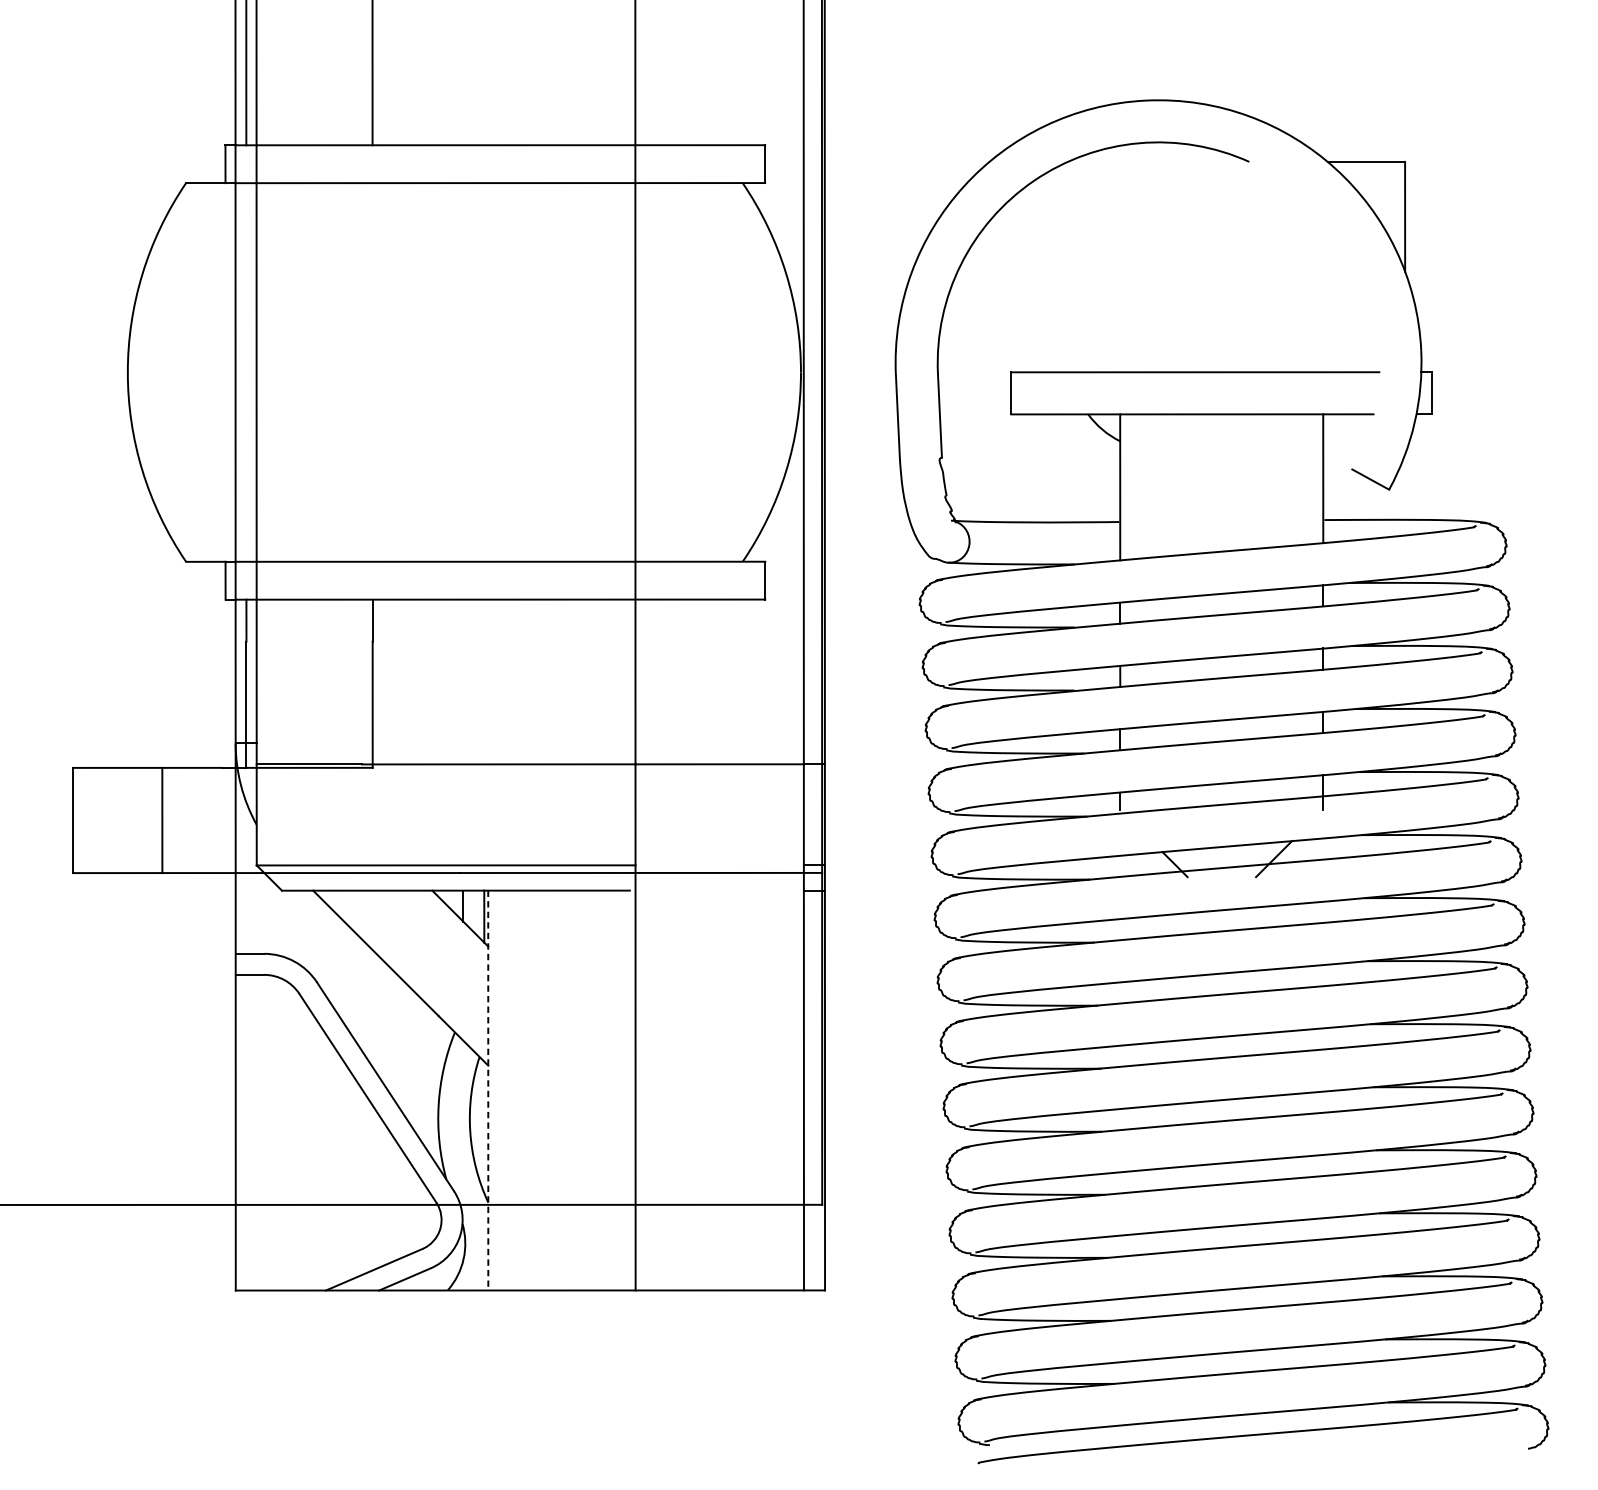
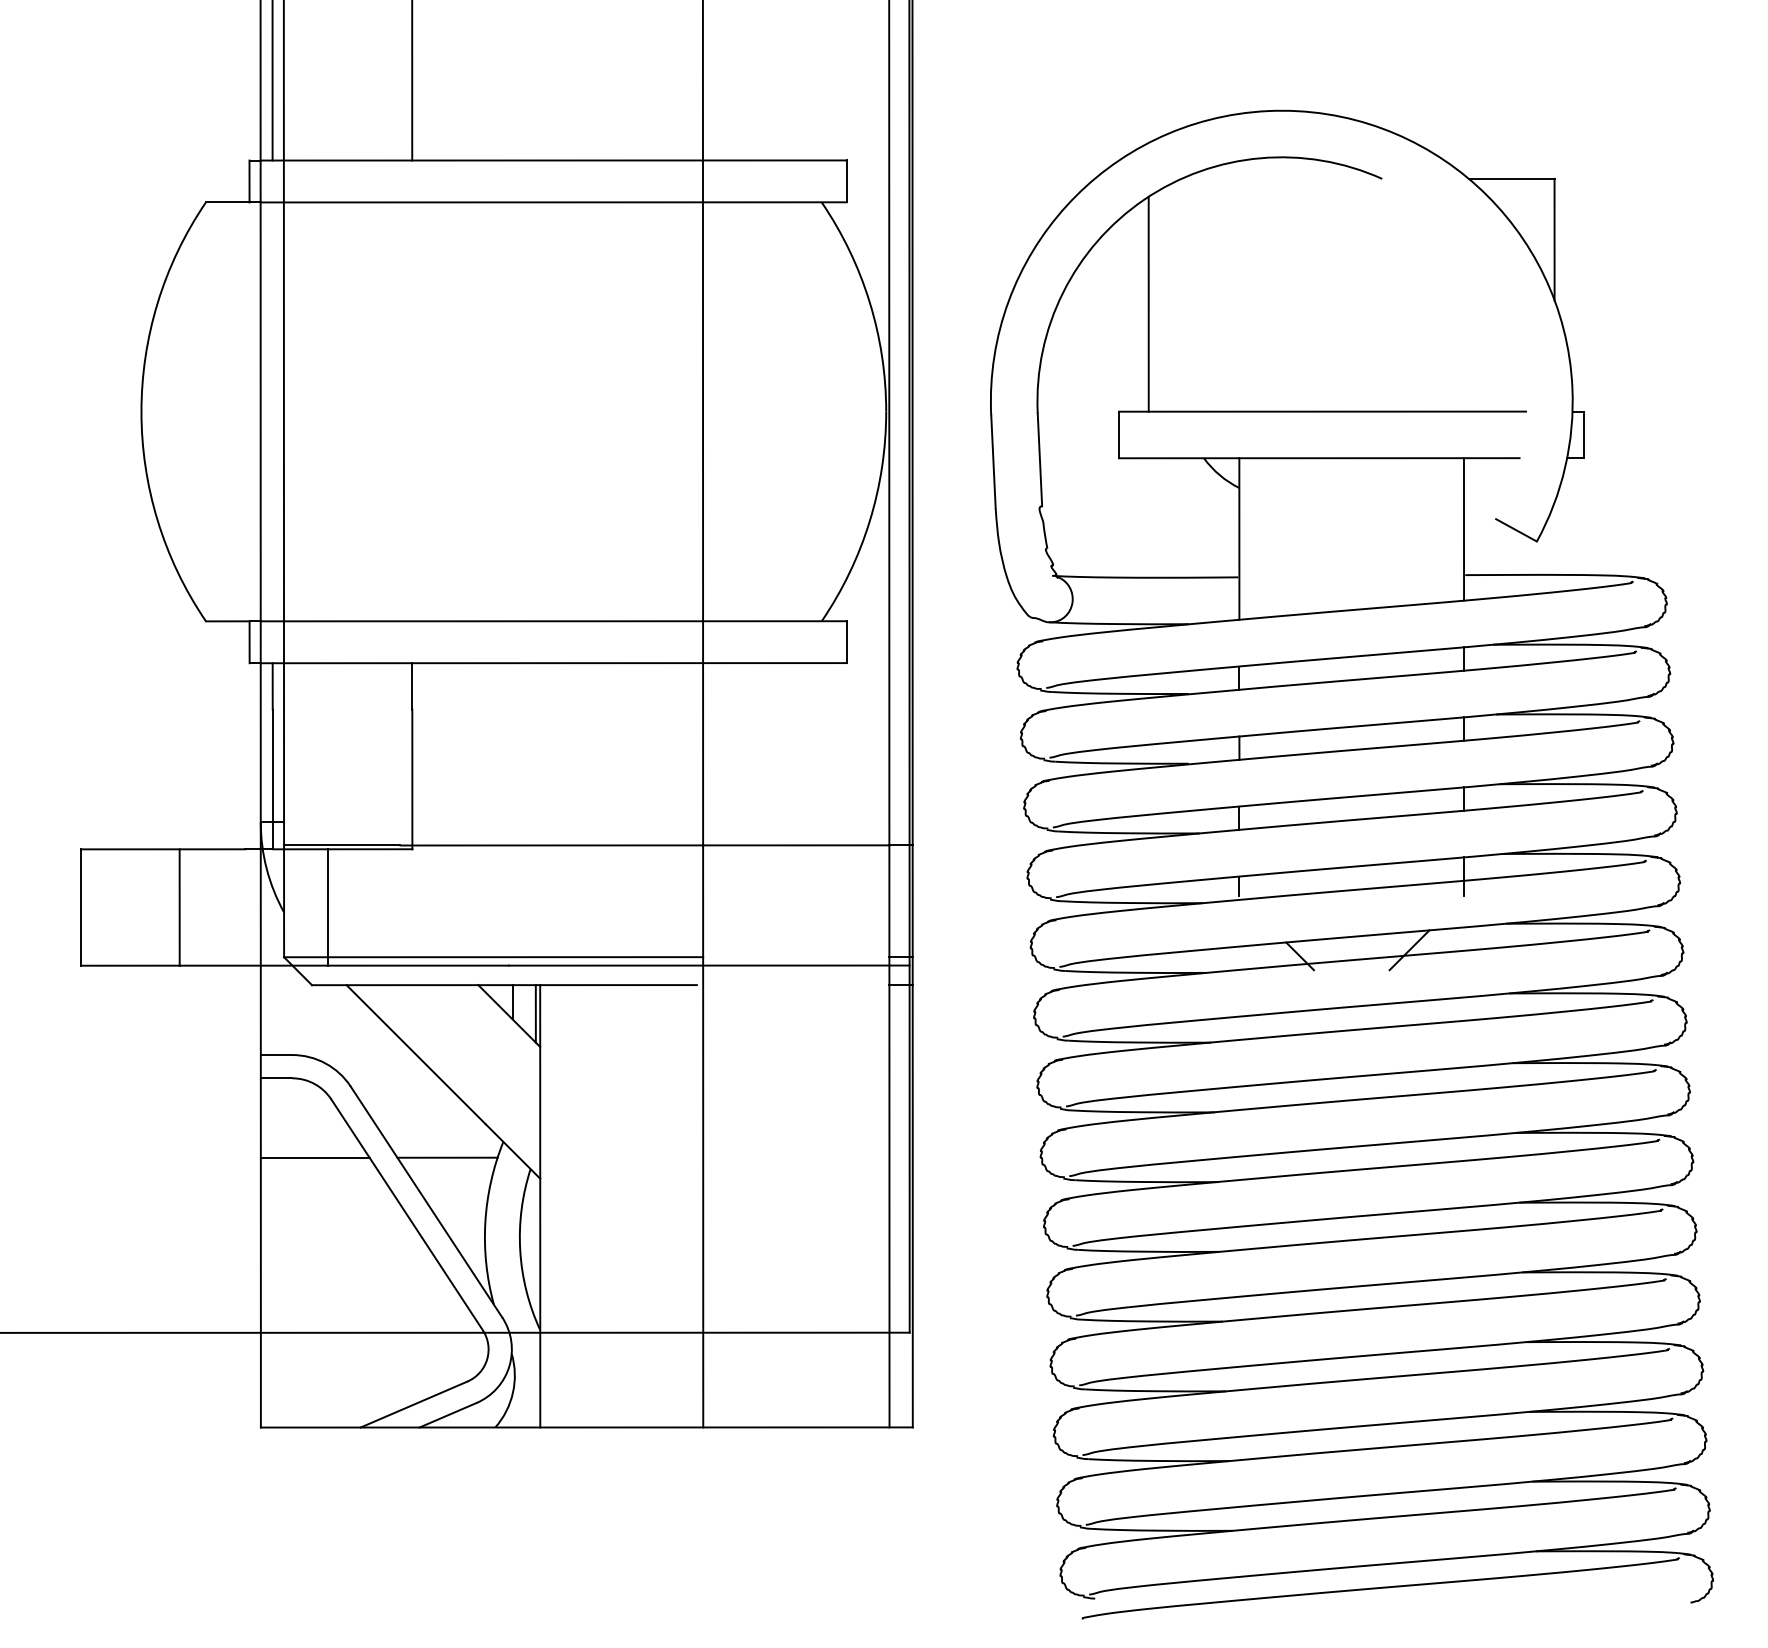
line: (1038, 274) -> (1148, 303), added
line: (295, 820) -> (327, 907), added
line: (284, 1046) -> (314, 1157), added
line: (404, 1046) -> (447, 1157), added
line: (488, 1090) -> (540, 1206), dashed -> solid

